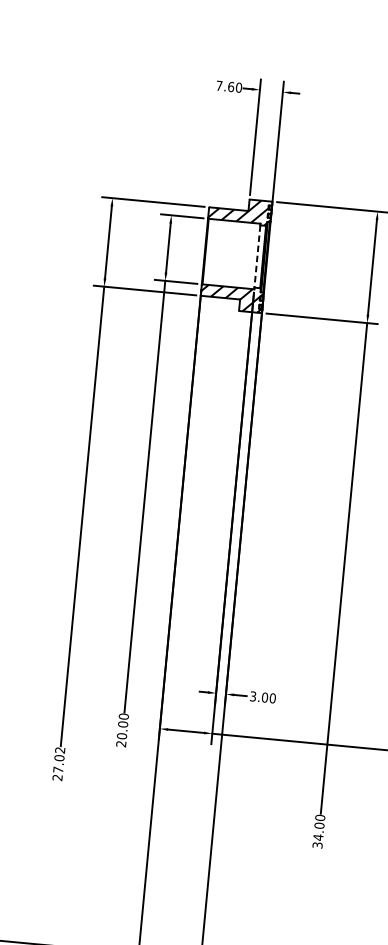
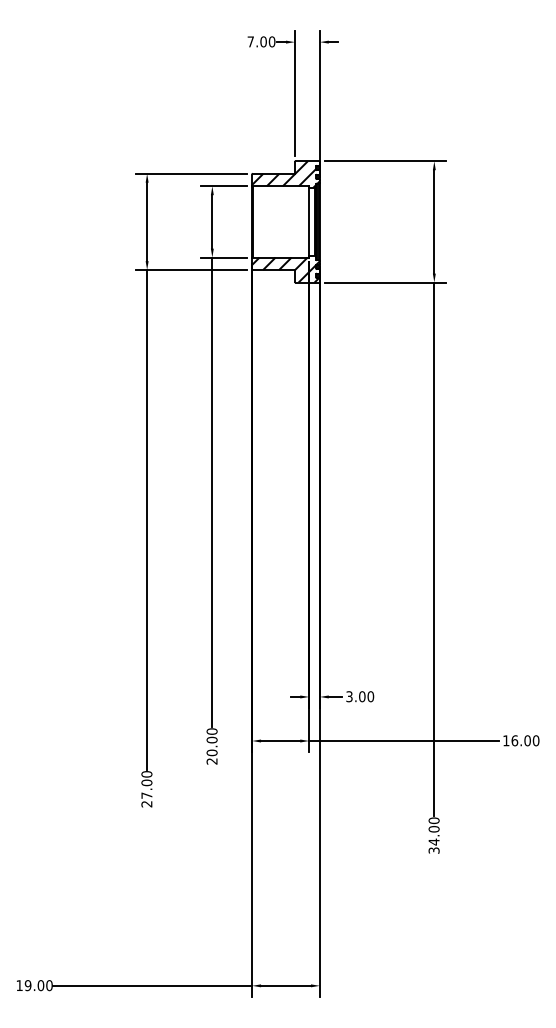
text: (231, 86) -> (263, 41), 7.60 -> 7.00
line: (257, 256) -> (309, 221), dashed -> solid
text: (59, 750) -> (146, 774), 27.02 -> 27.00

